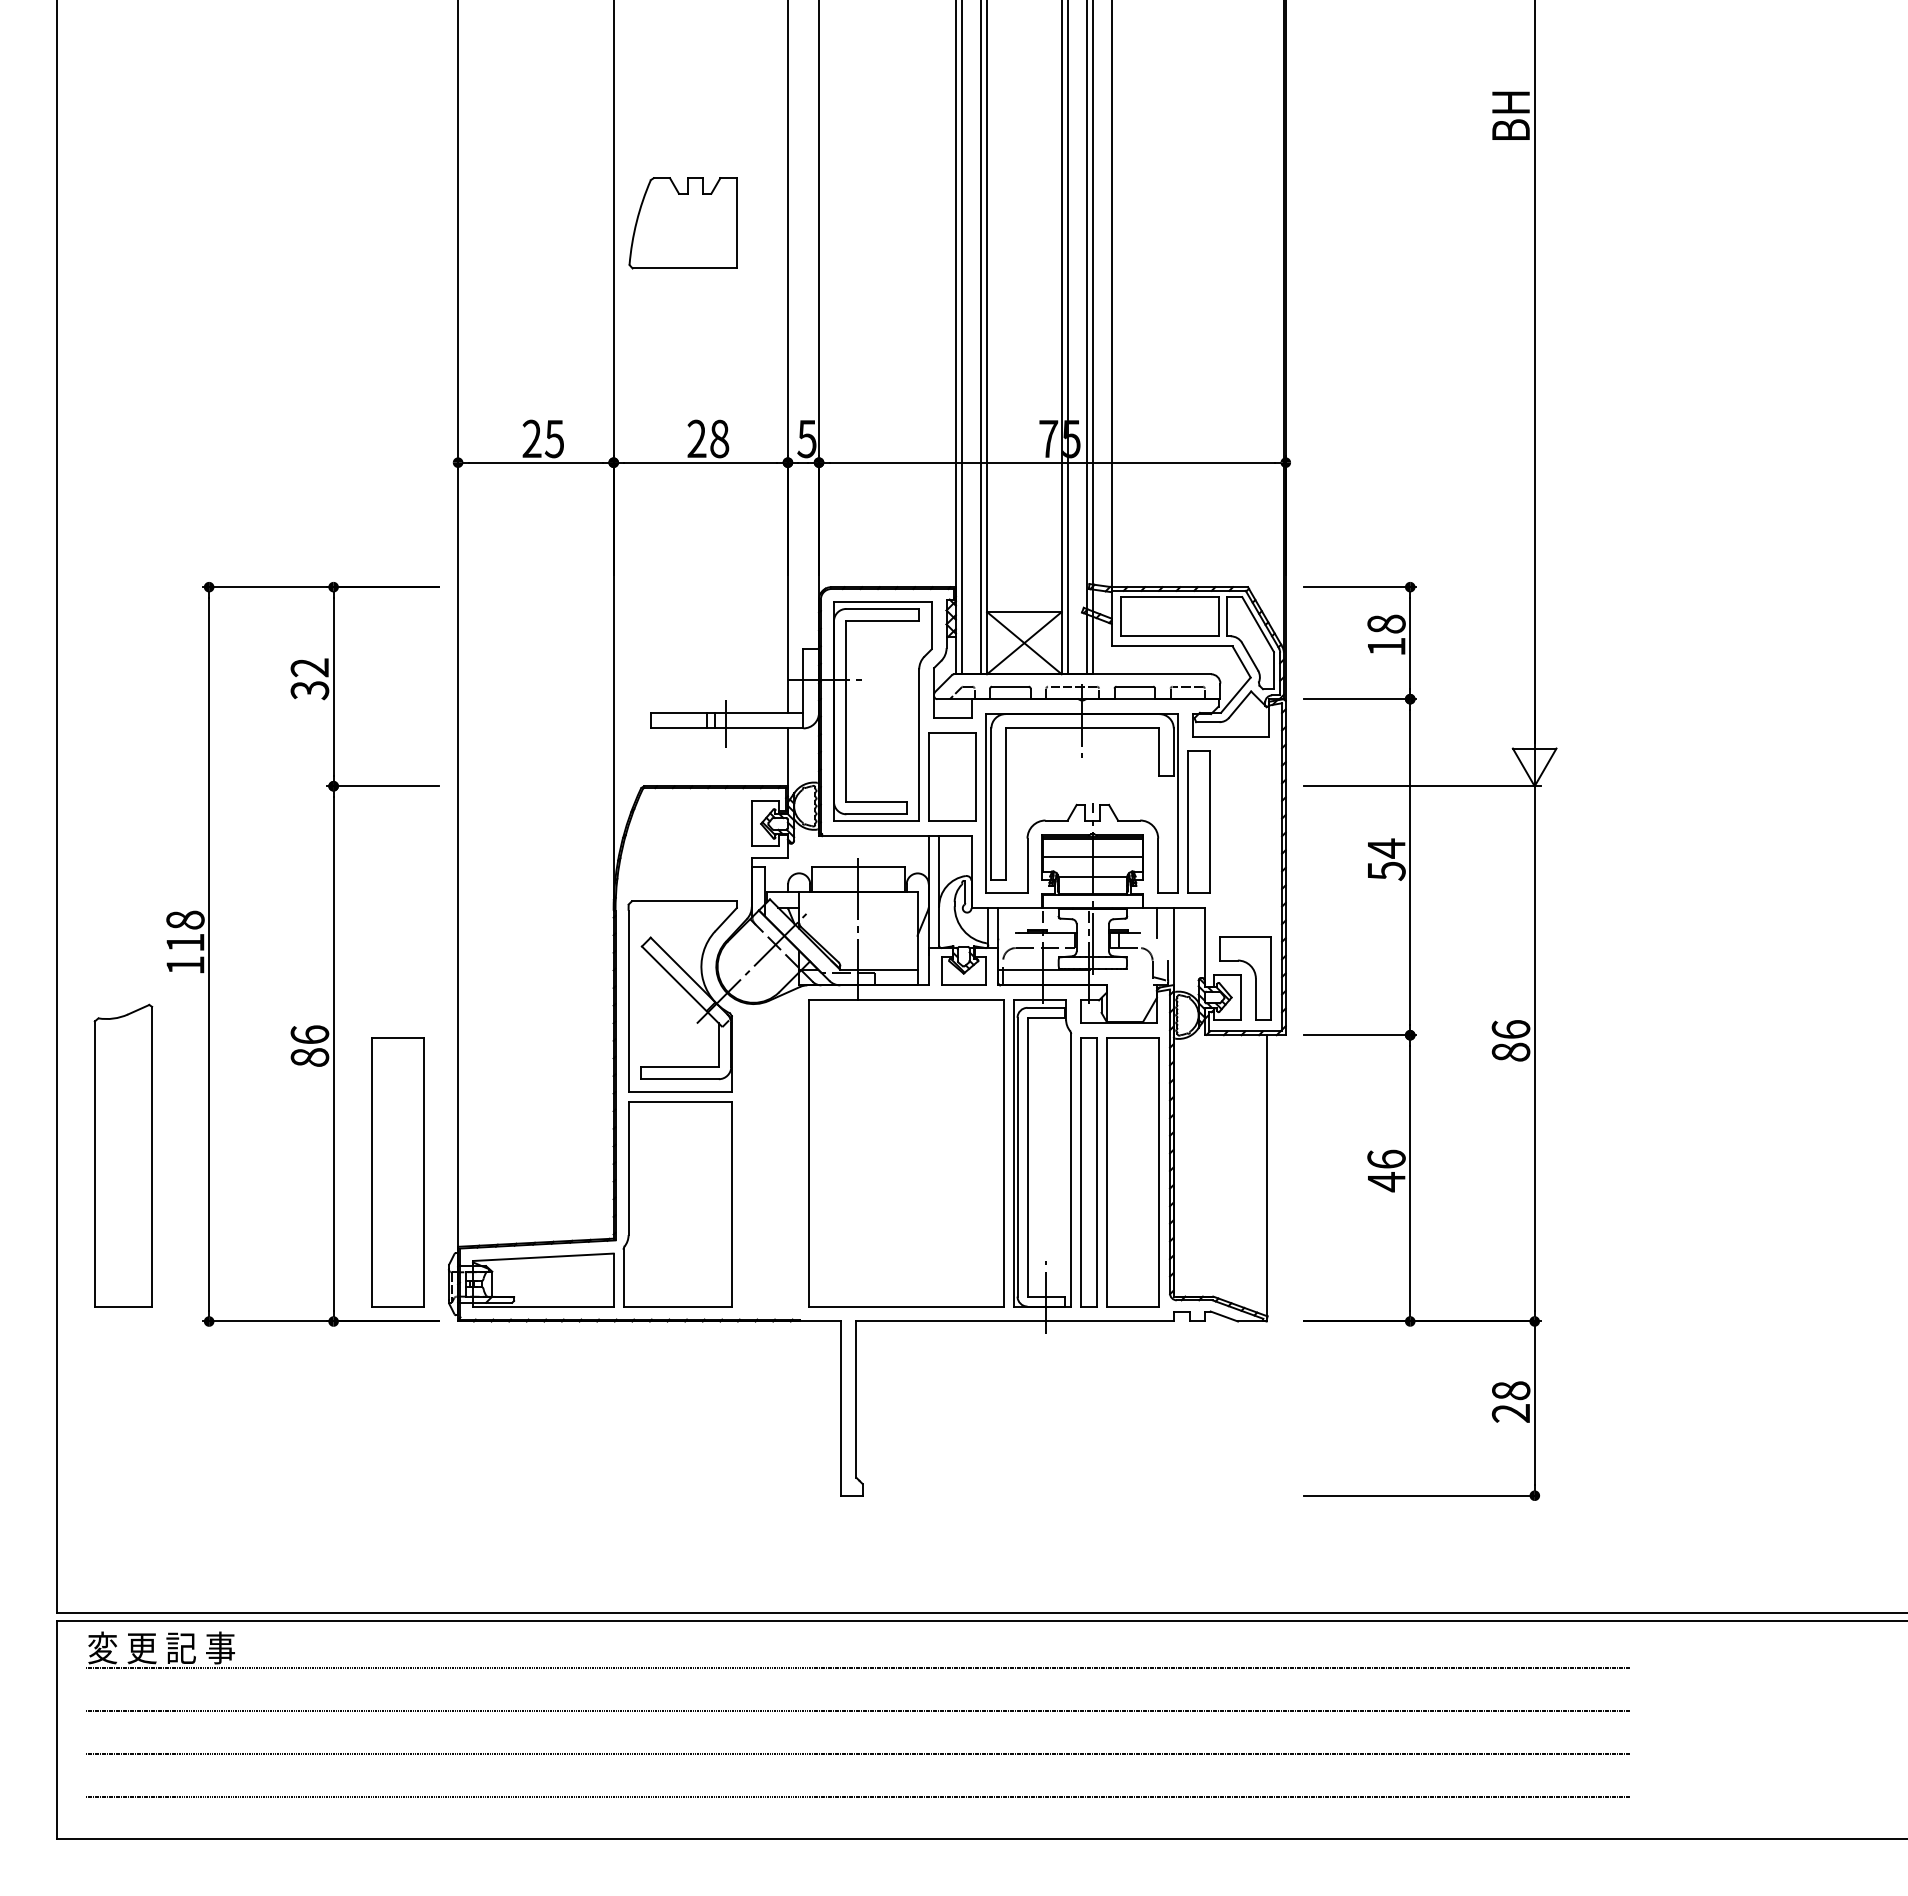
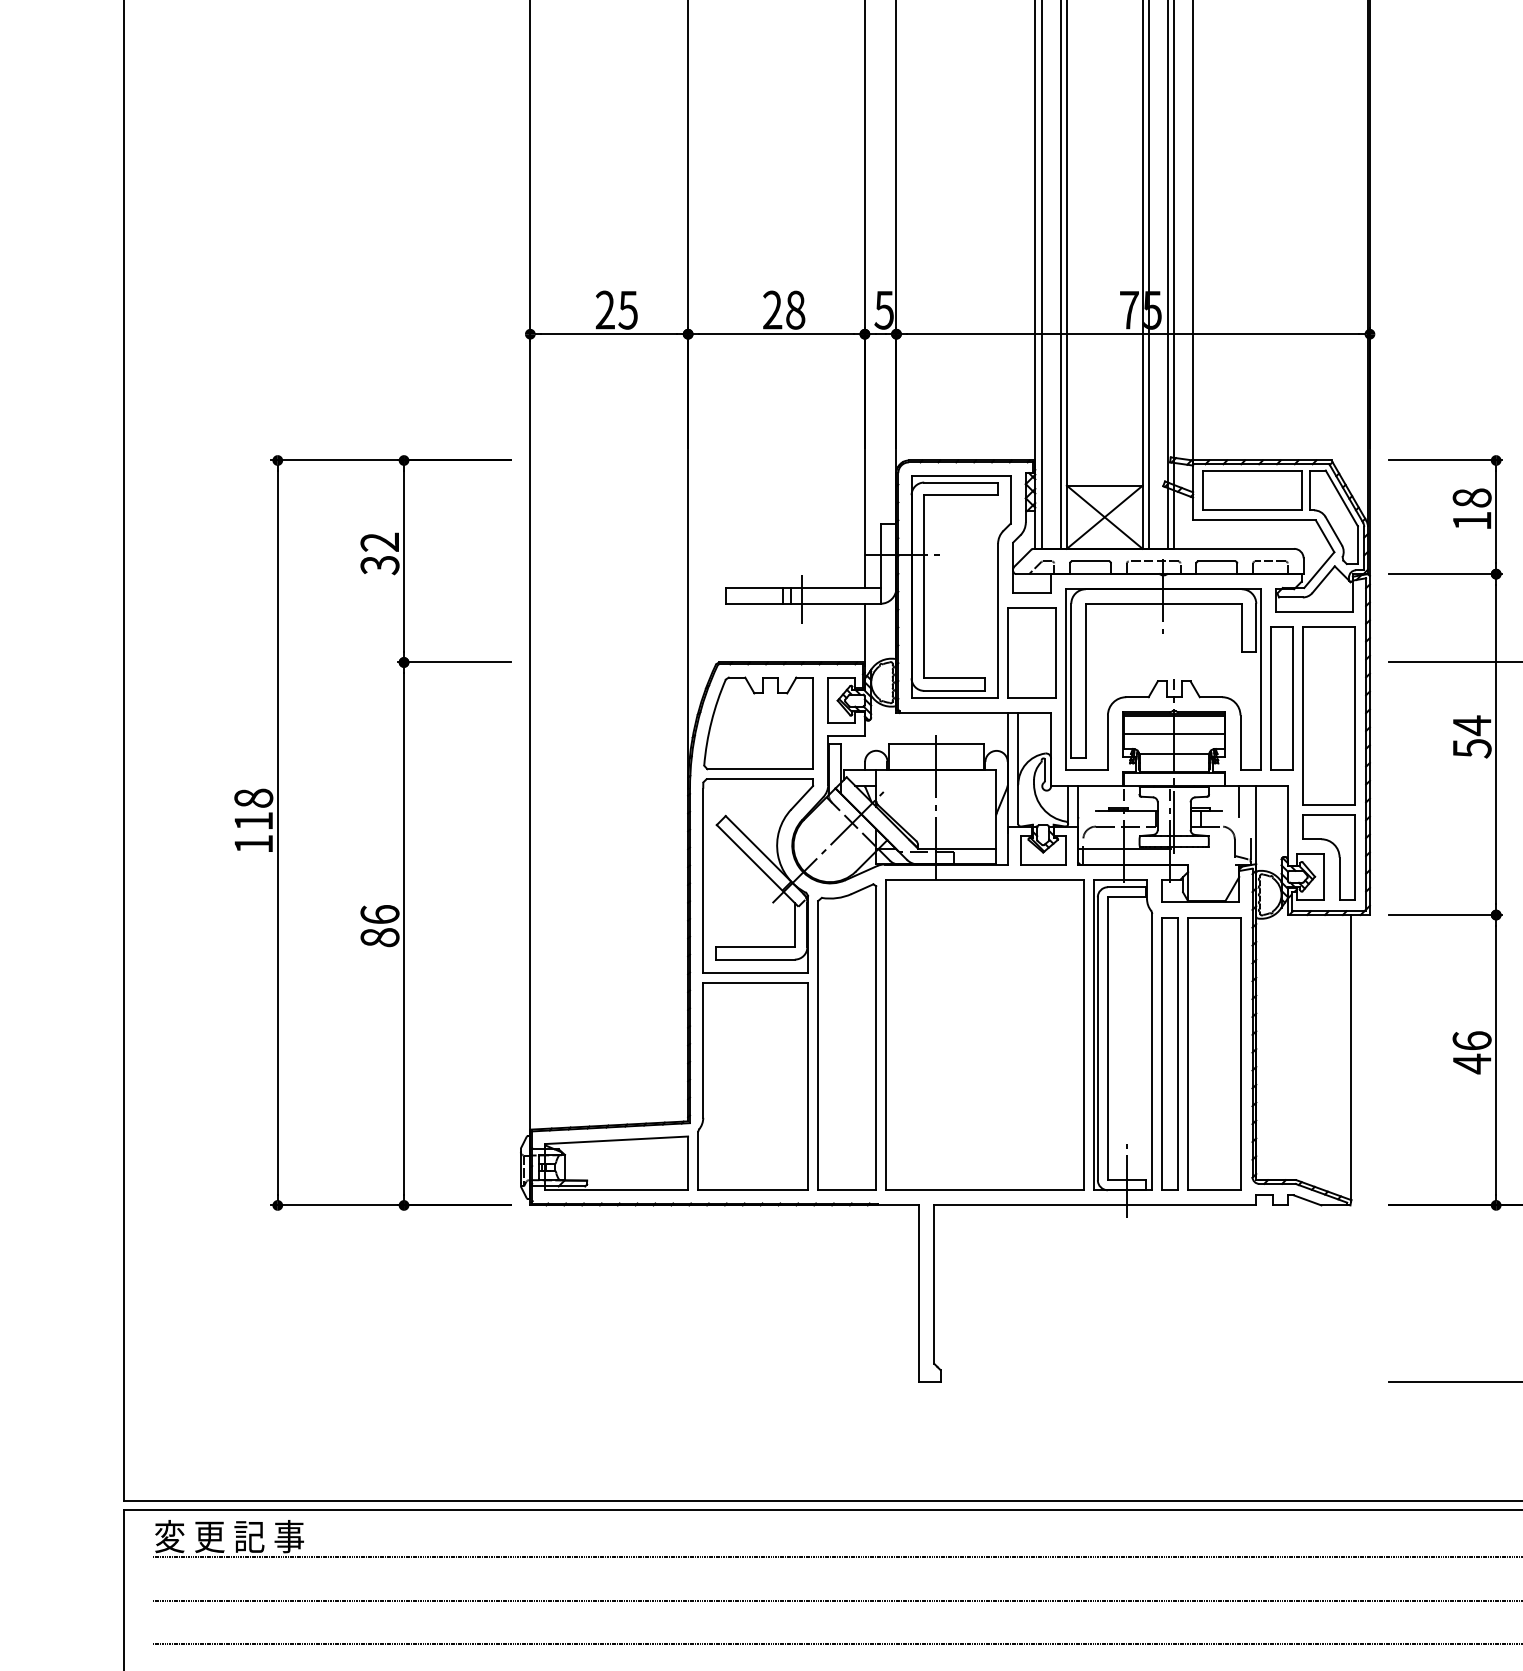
part: (682, 223) -> (757, 723), moved
part: (1245, 838) -> (1329, 715), added
part: (123, 1155) -> (847, 1037), moved
part: (397, 1172) -> (468, 1054), removed

